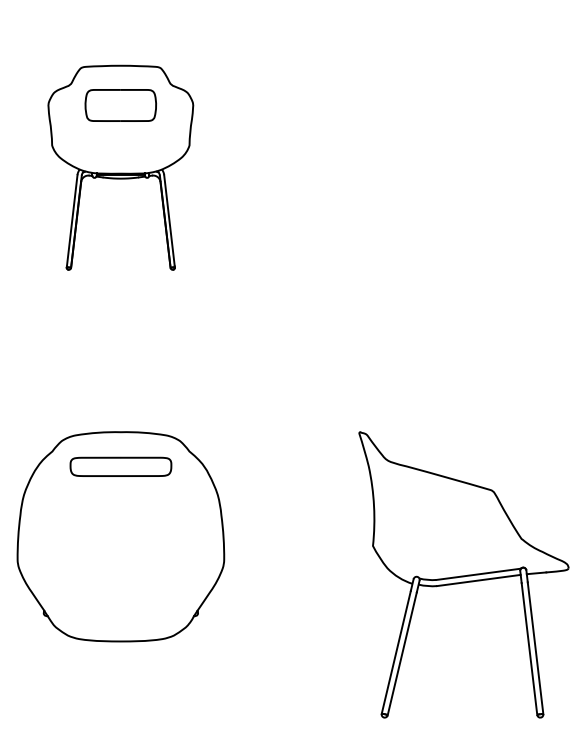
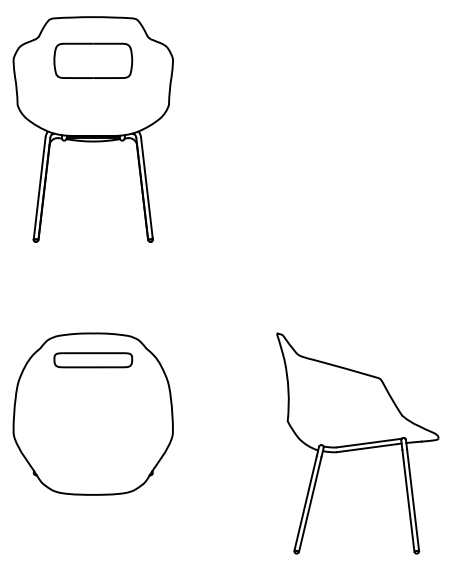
part: (119, 167) -> (92, 129), size x1.43

